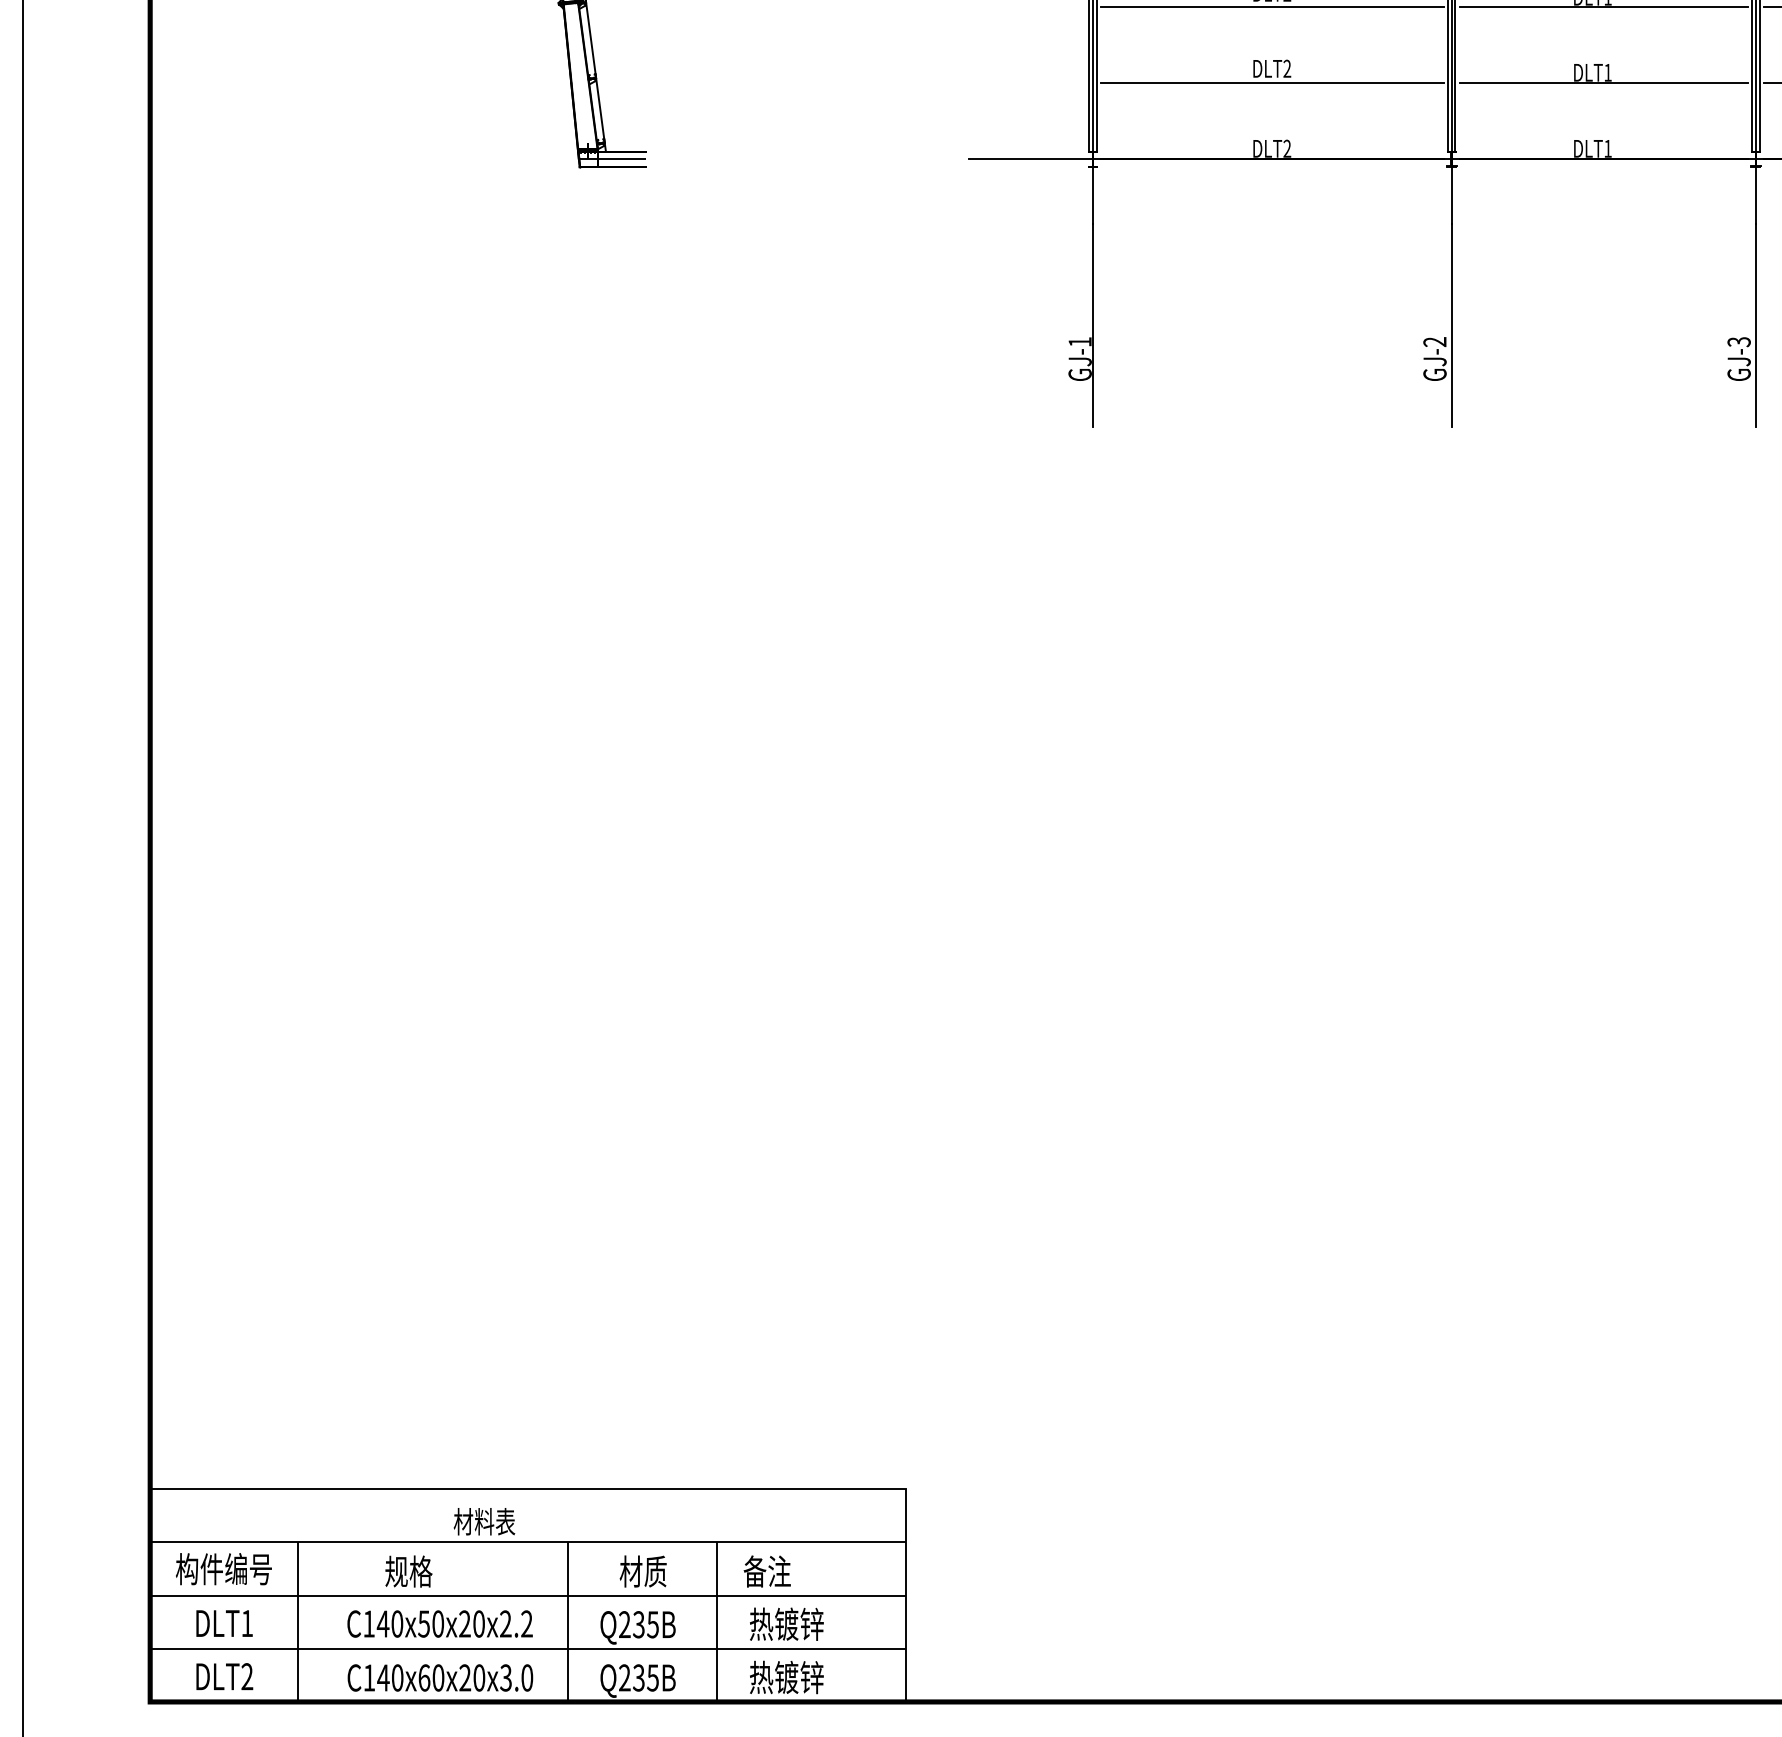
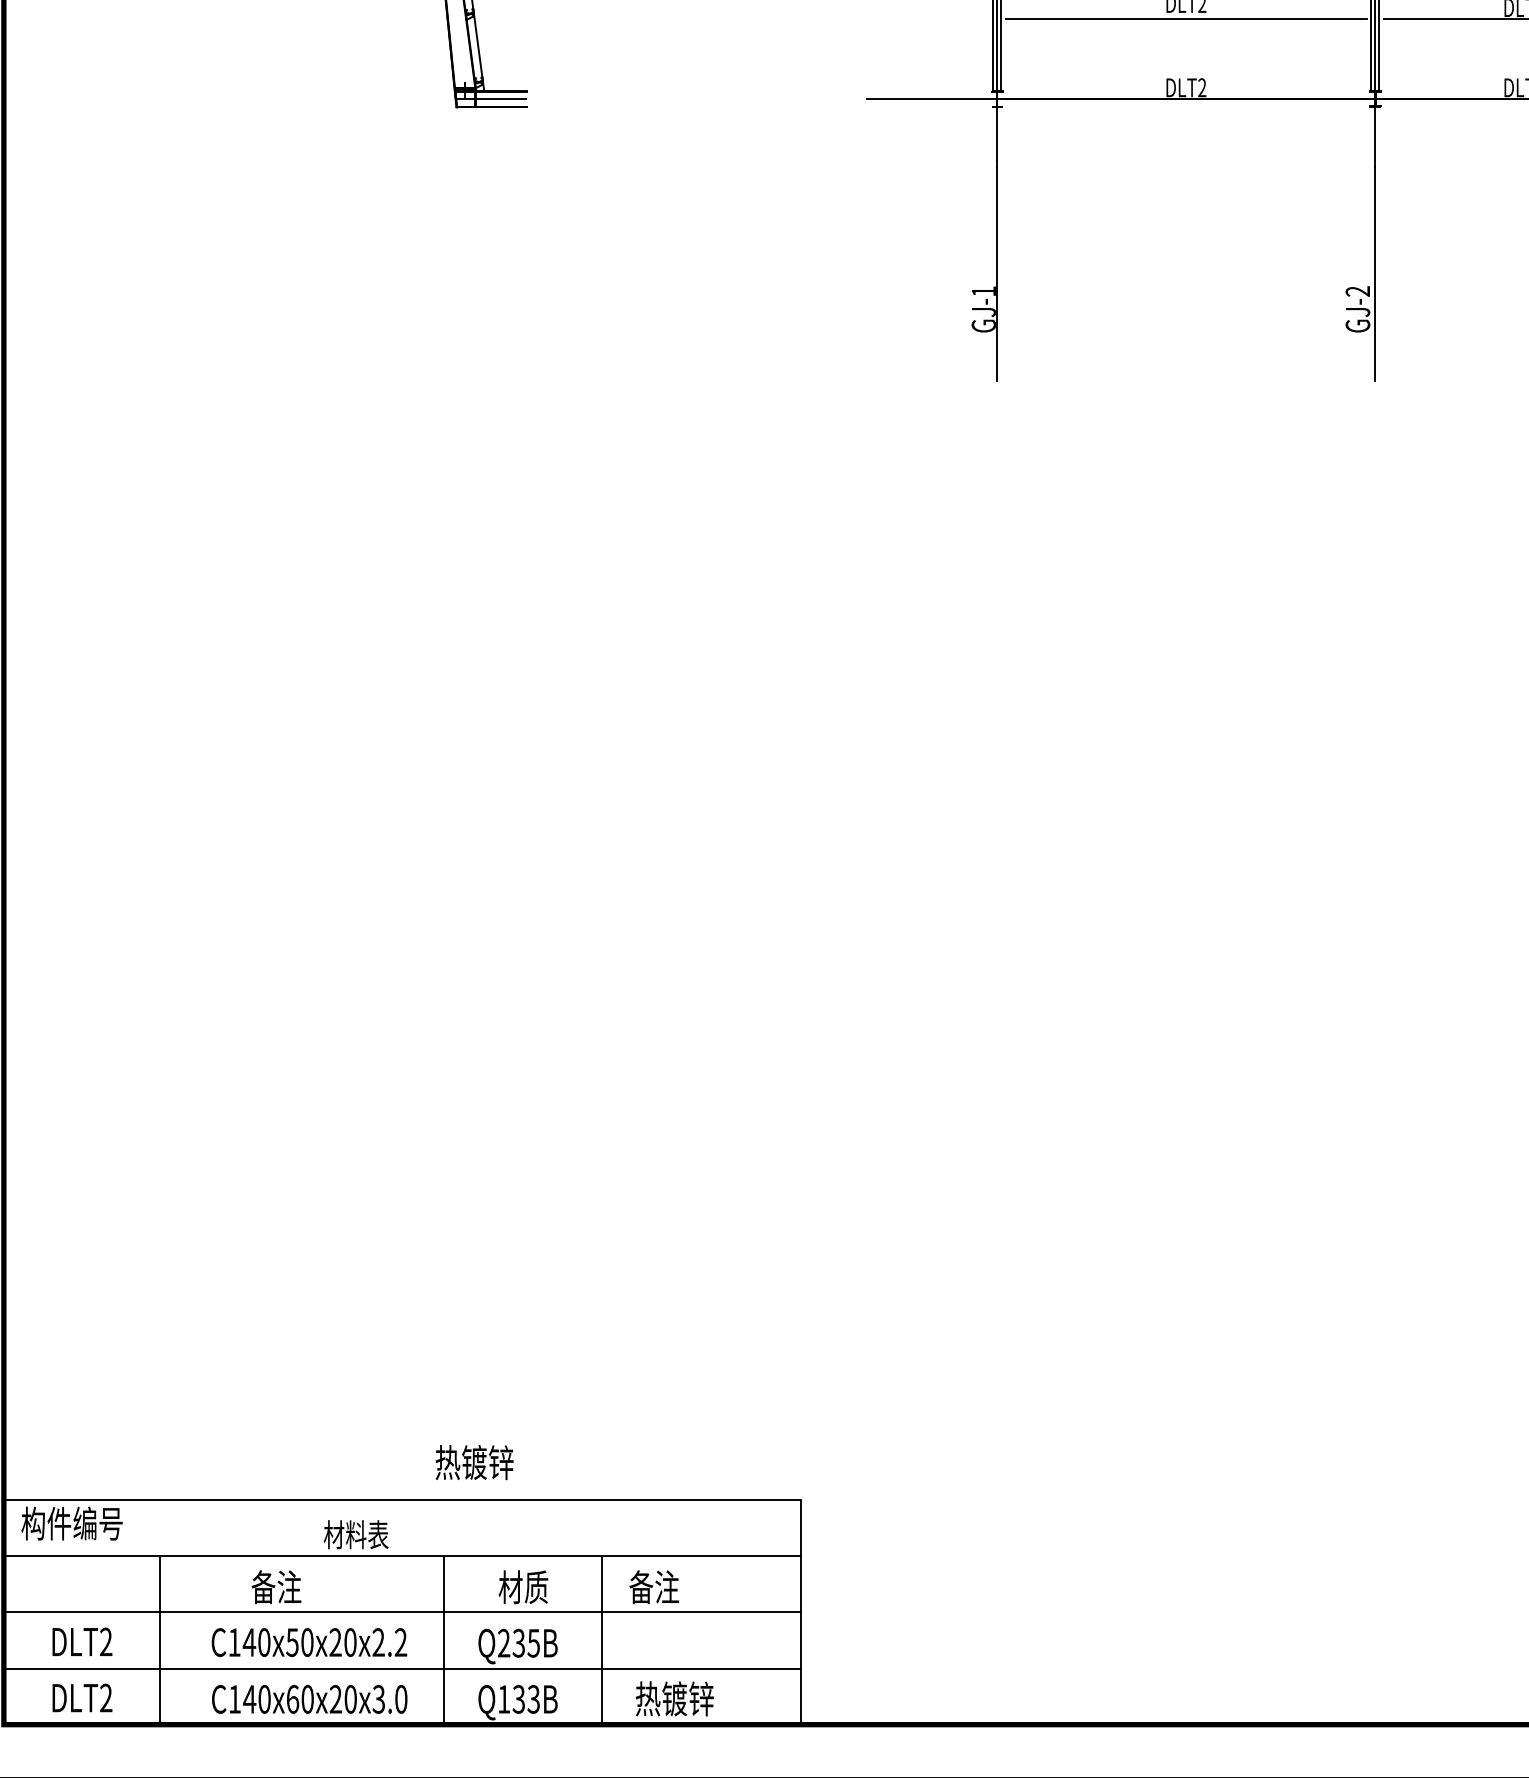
text: (223, 1569) -> (71, 1523), moved
text: (408, 1571) -> (276, 1587), 规格 -> 备注
text: (247, 1622) -> (106, 1640), DLT1 -> DLT2
text: (786, 1623) -> (474, 1461), moved
text: (638, 1677) -> (518, 1698), Q235B -> Q133B

